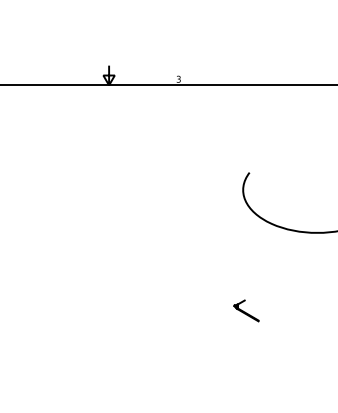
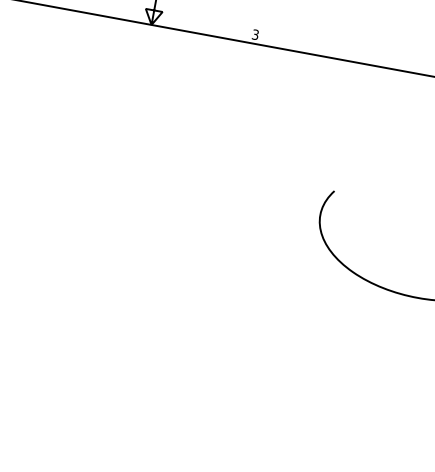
part: (246, 310) -> (292, 392), removed

